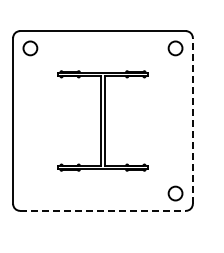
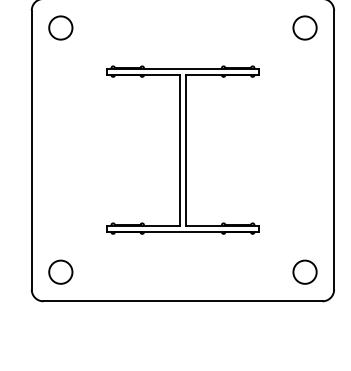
line: (192, 120) -> (333, 149), dashed -> solid
circle: (30, 193) -> (60, 272), added
line: (103, 210) -> (183, 300), dashed -> solid

